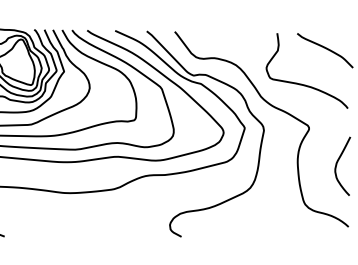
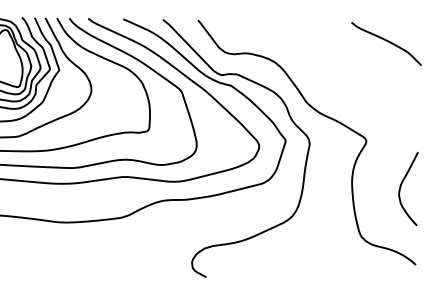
curve: (301, 83) -> (356, 85), removed

